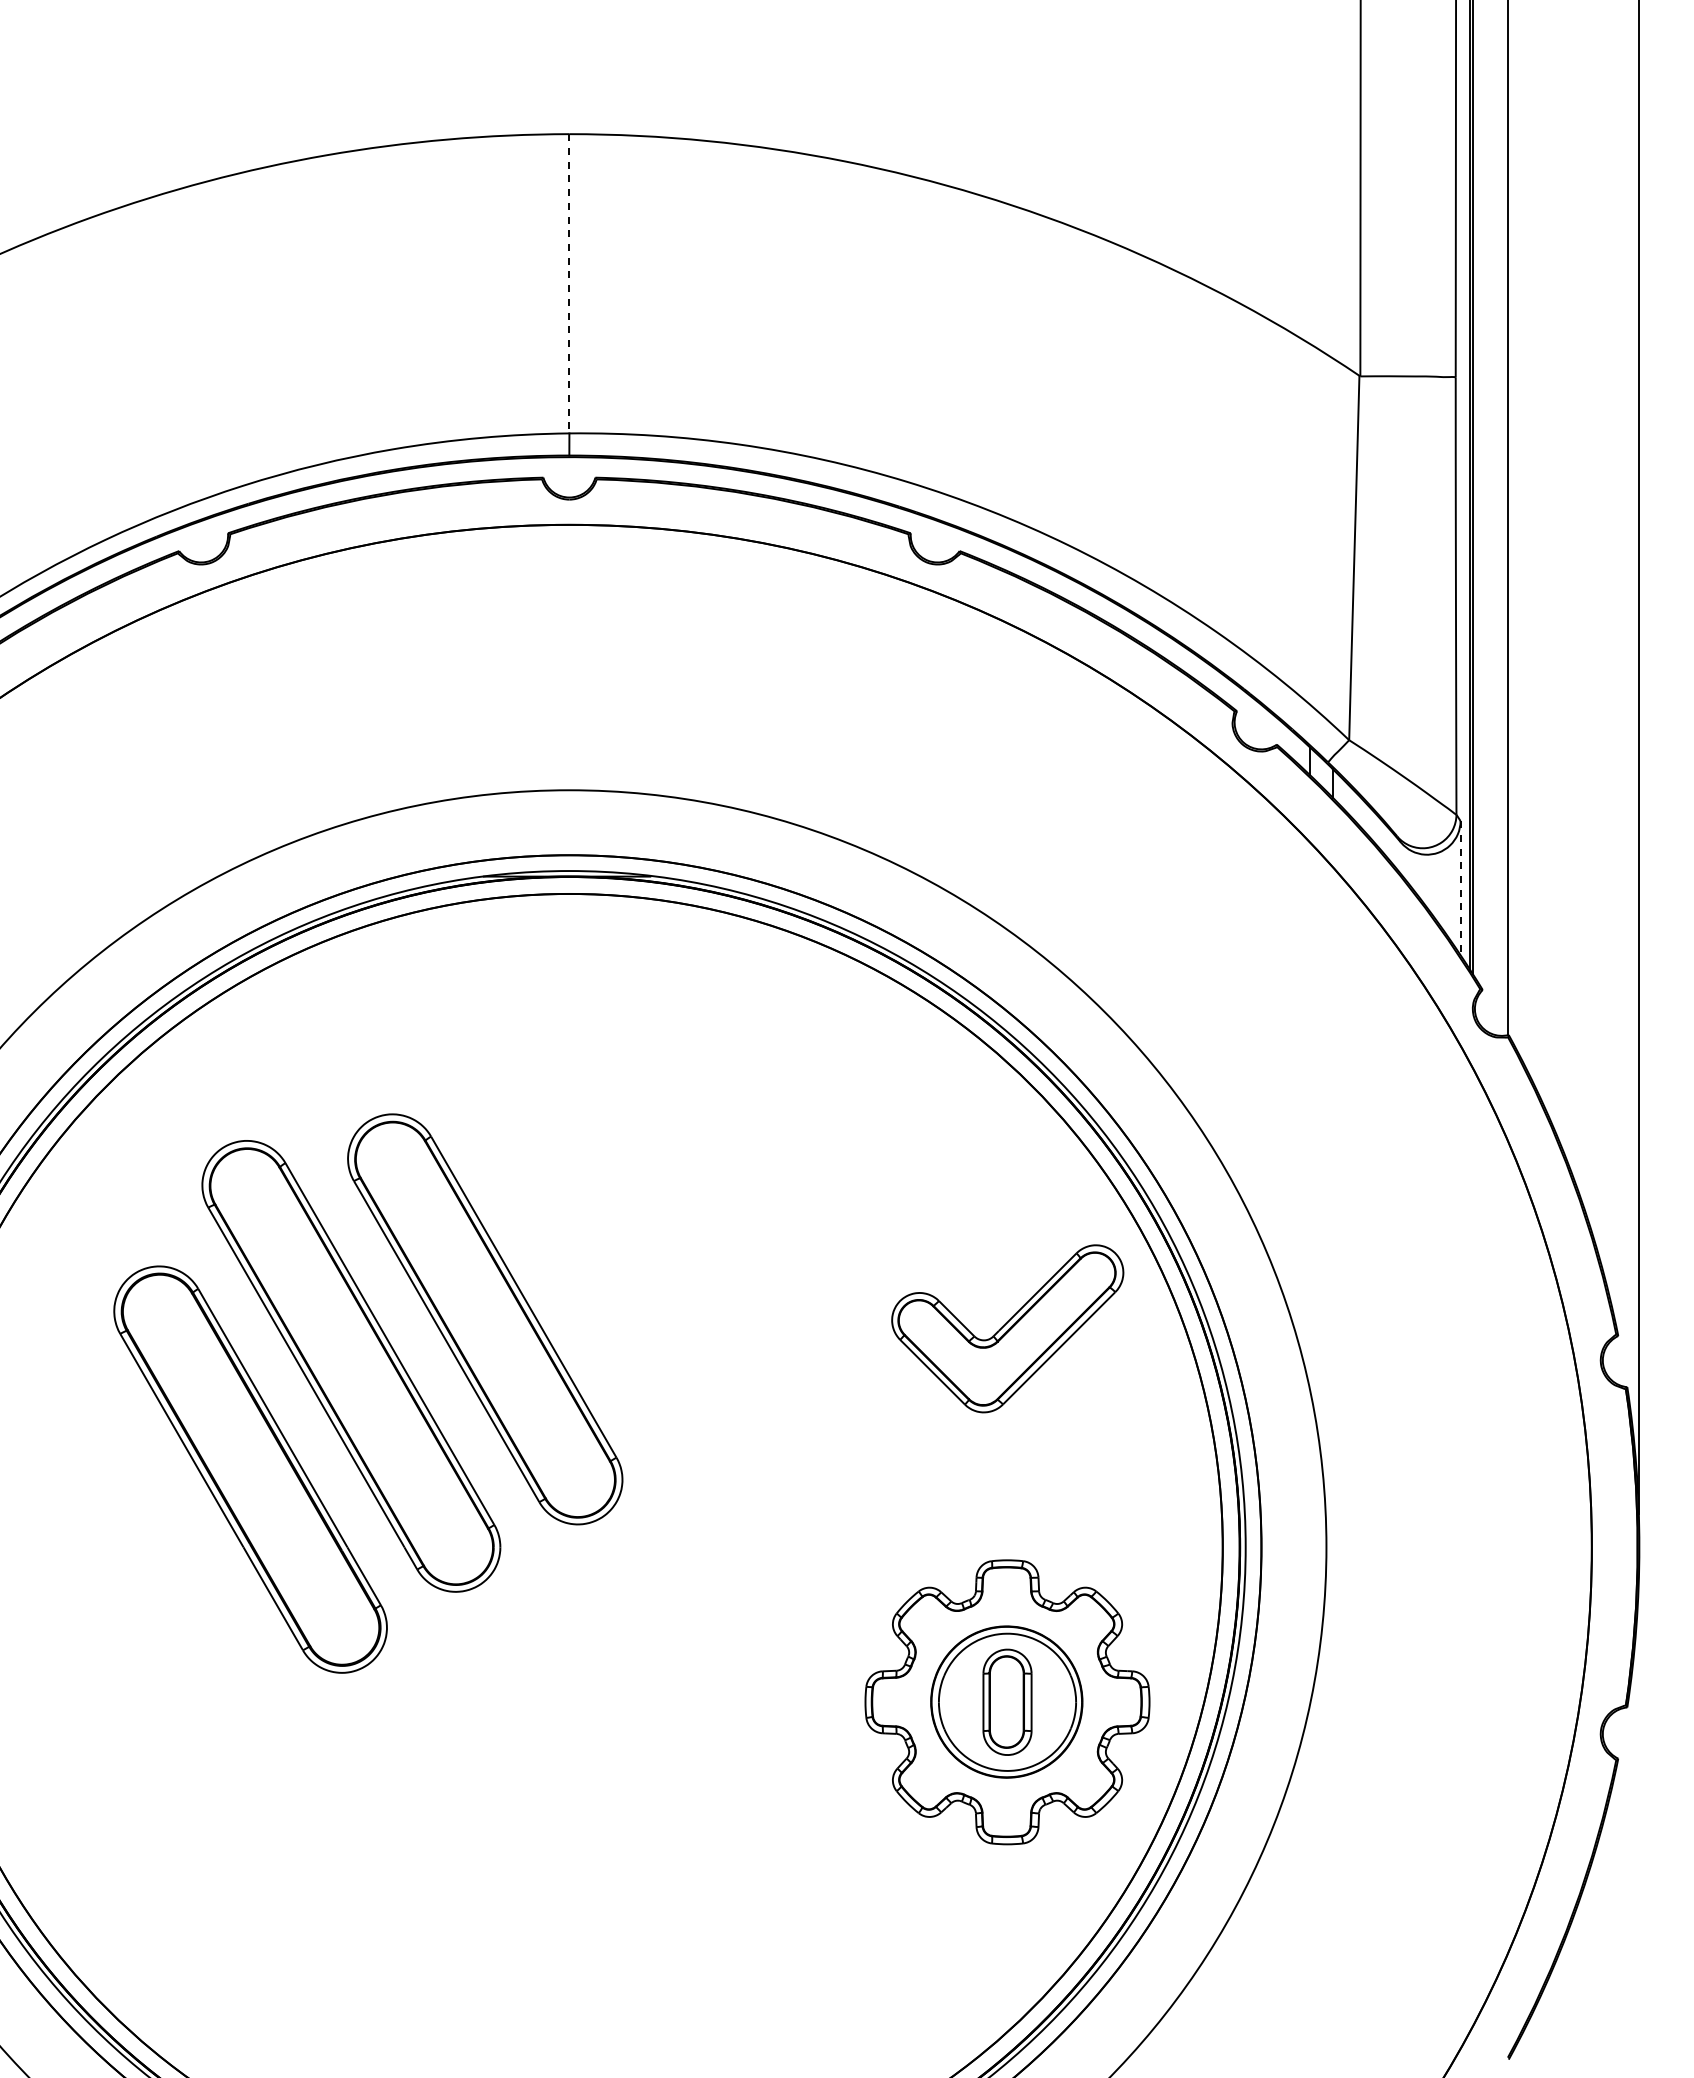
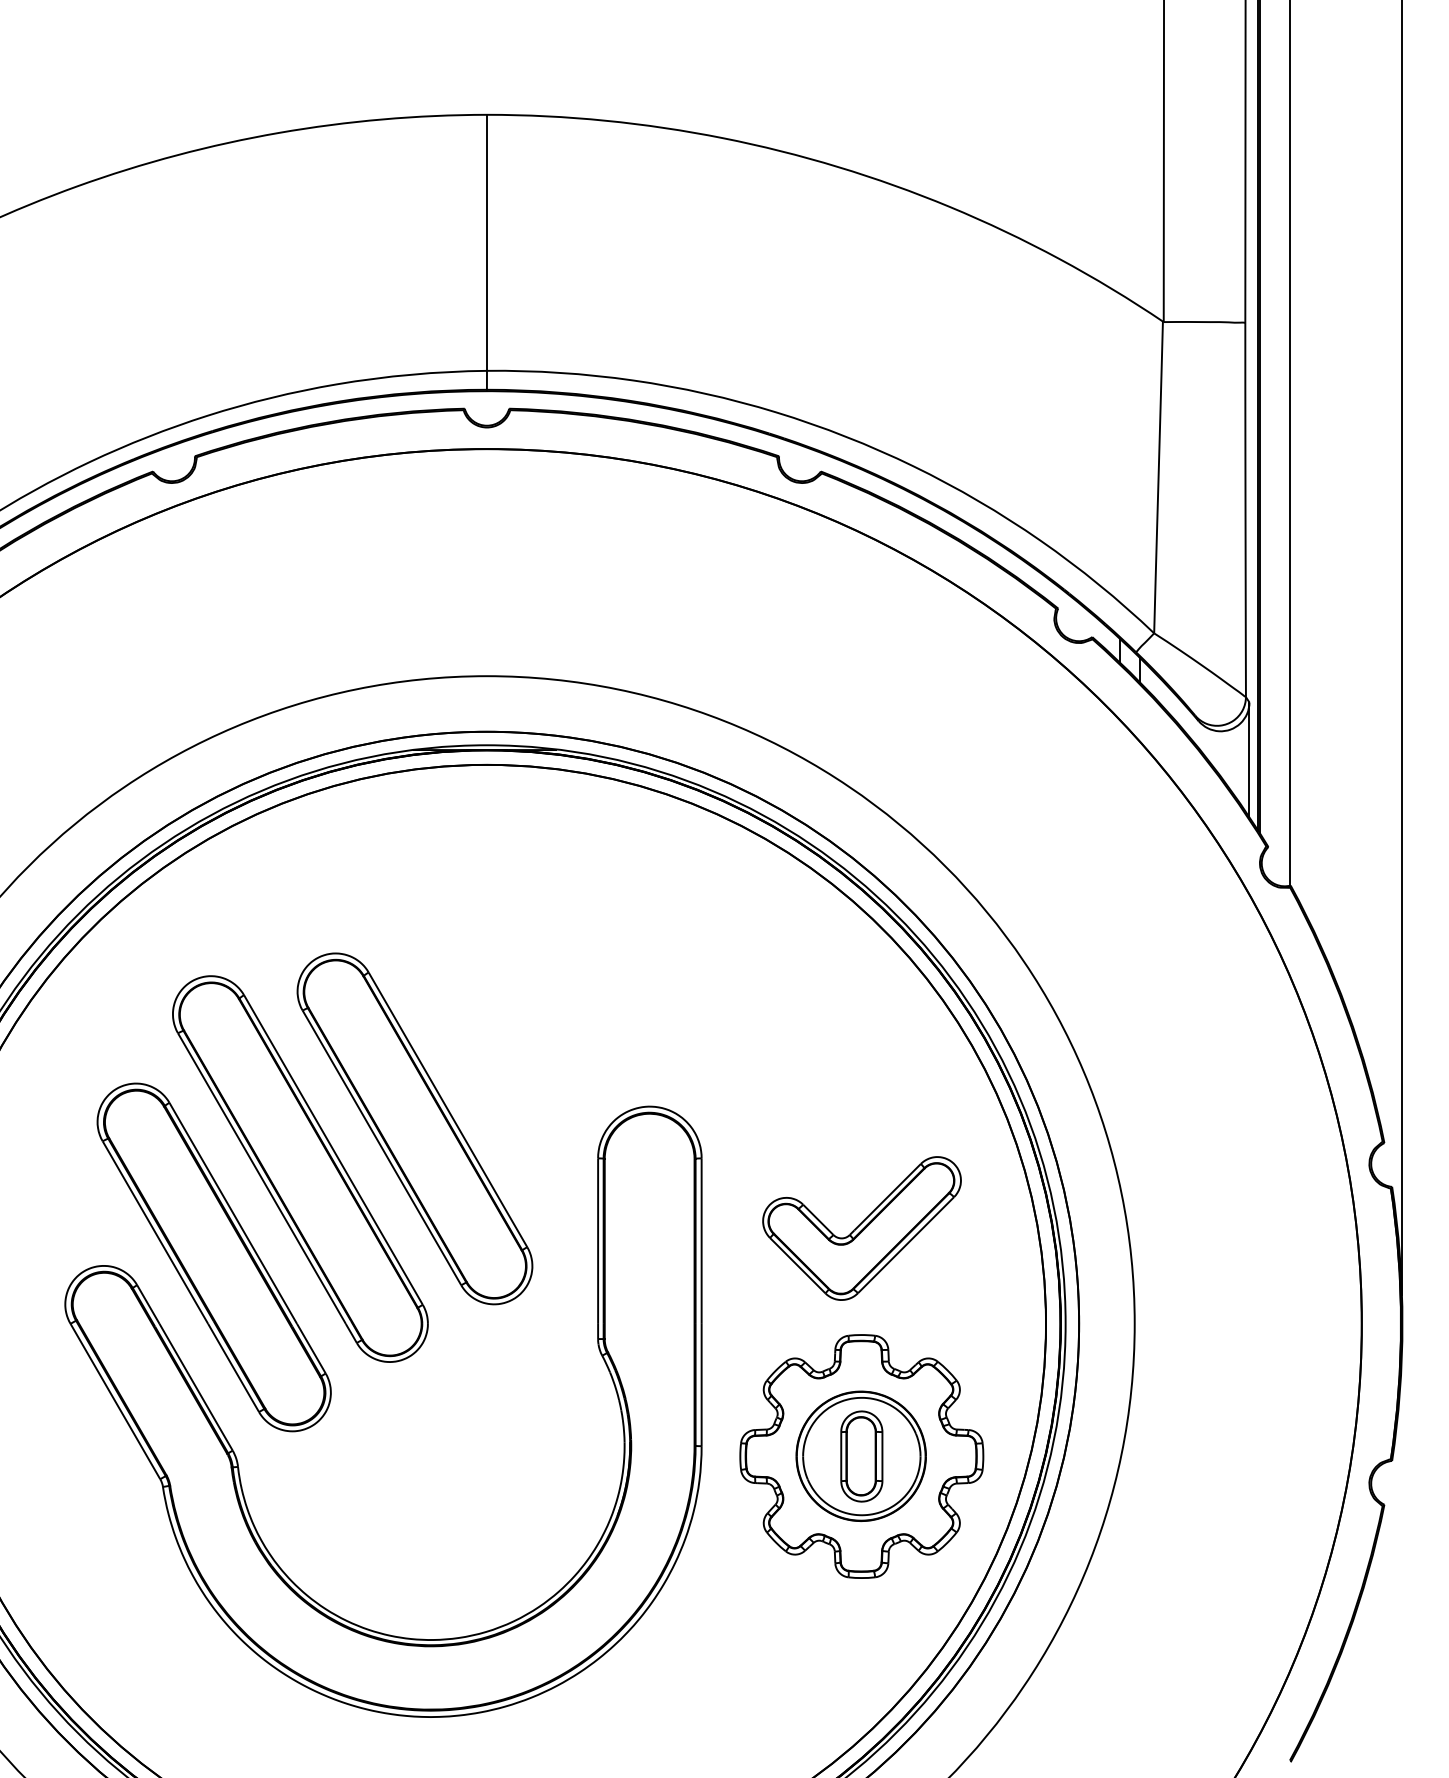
line: (569, 283) -> (487, 242), dashed -> solid
line: (1460, 888) -> (1249, 760), dashed -> solid
part: (1007, 1328) -> (861, 1228), moved
part: (278, 1707) -> (238, 1460), added

